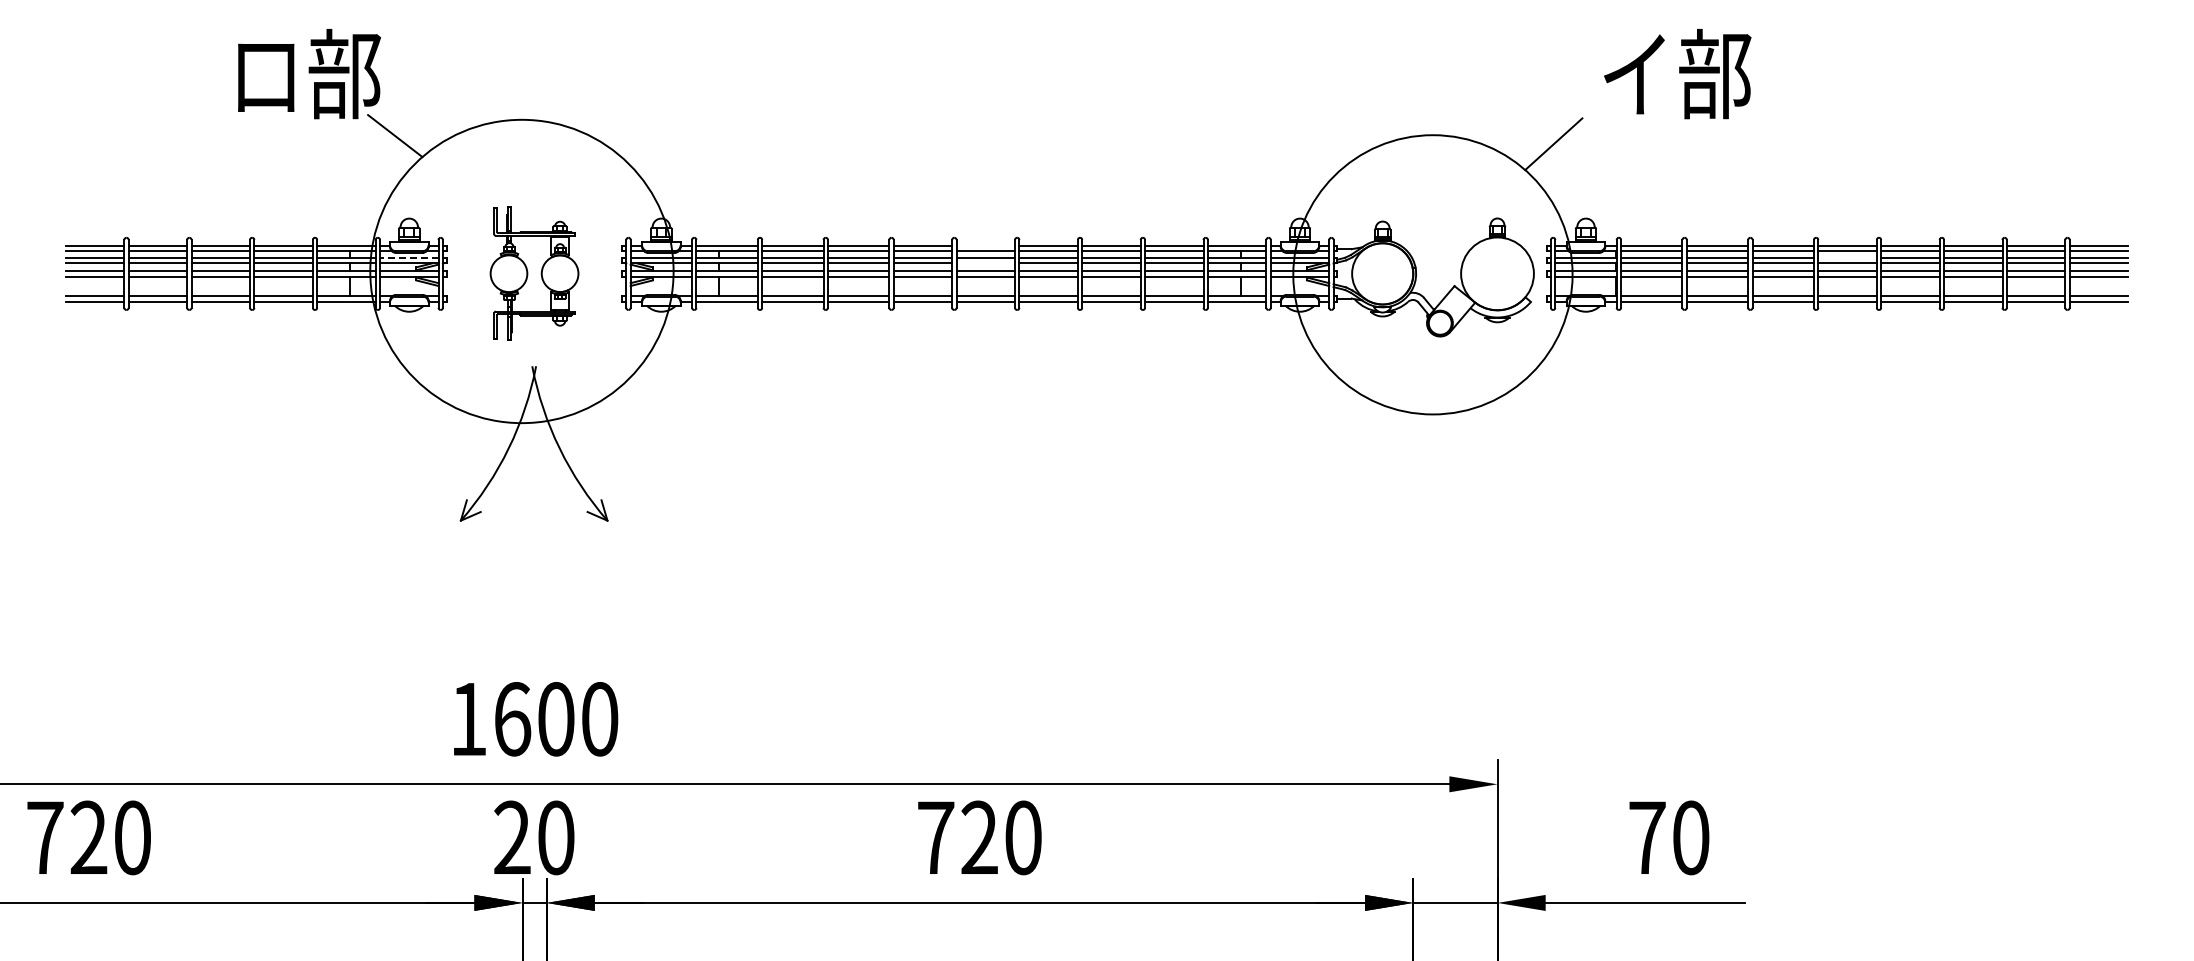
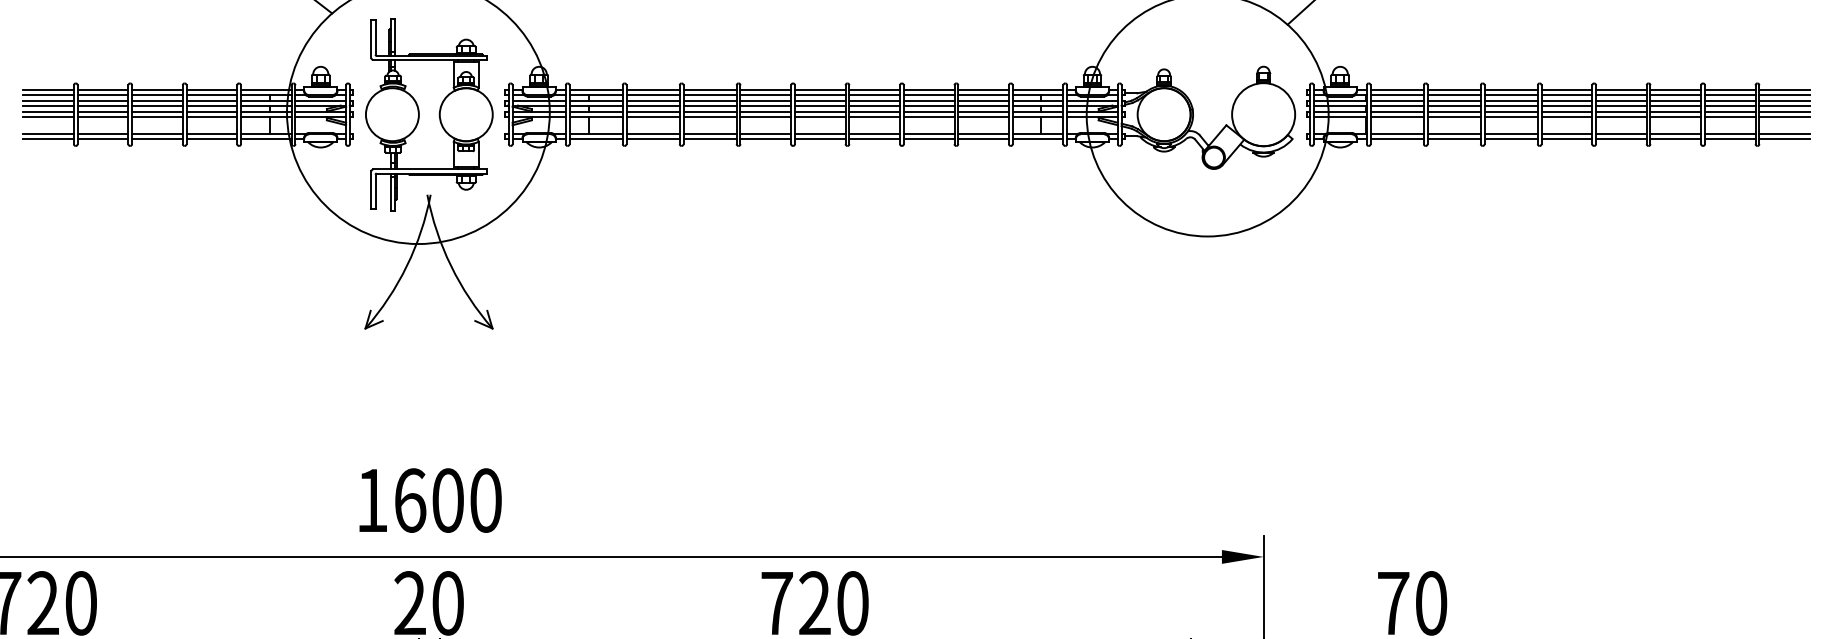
line: (985, 245) -> (820, 90), added
line: (408, 257) -> (320, 100), dashed -> solid
line: (1847, 257) -> (1566, 100), added
line: (985, 263) -> (820, 105), added
part: (534, 273) -> (429, 114), size x1.67

